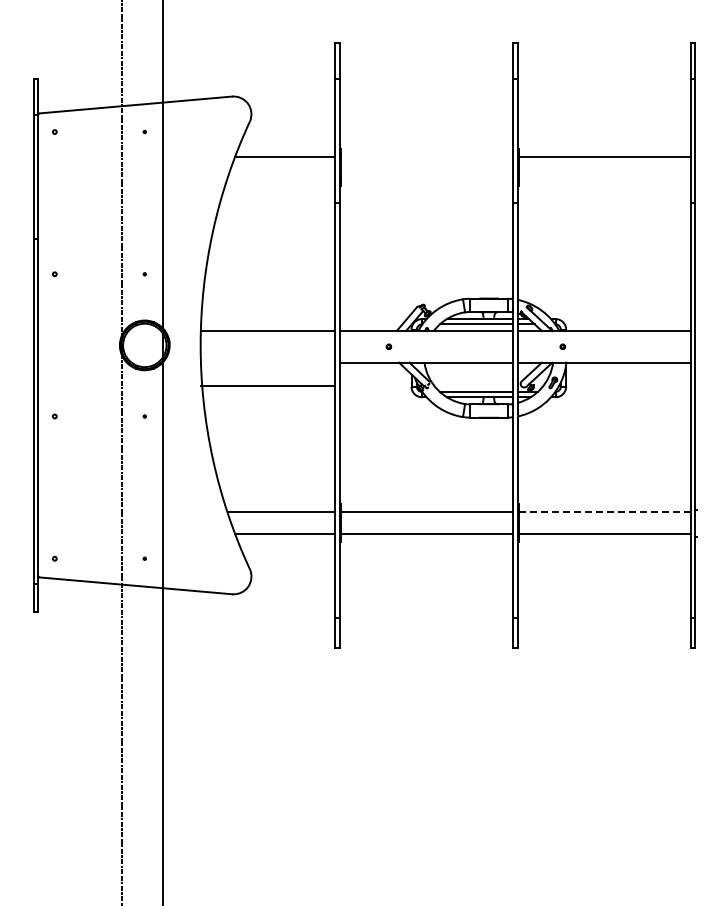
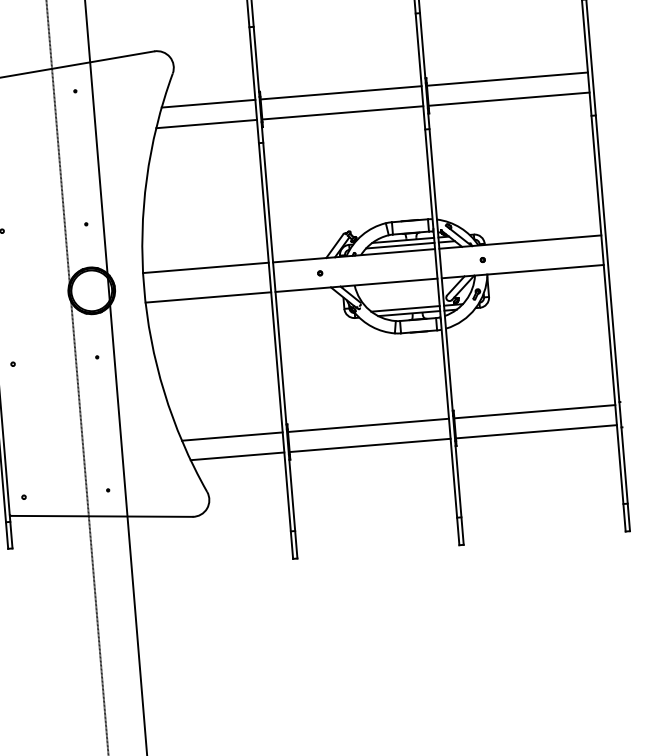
line: (426, 156) -> (340, 92), added
line: (281, 178) -> (206, 124), added
line: (426, 178) -> (342, 113), added
line: (604, 178) -> (508, 99), added
line: (267, 385) -> (207, 297), moved
line: (604, 512) -> (534, 411), dashed -> solid

